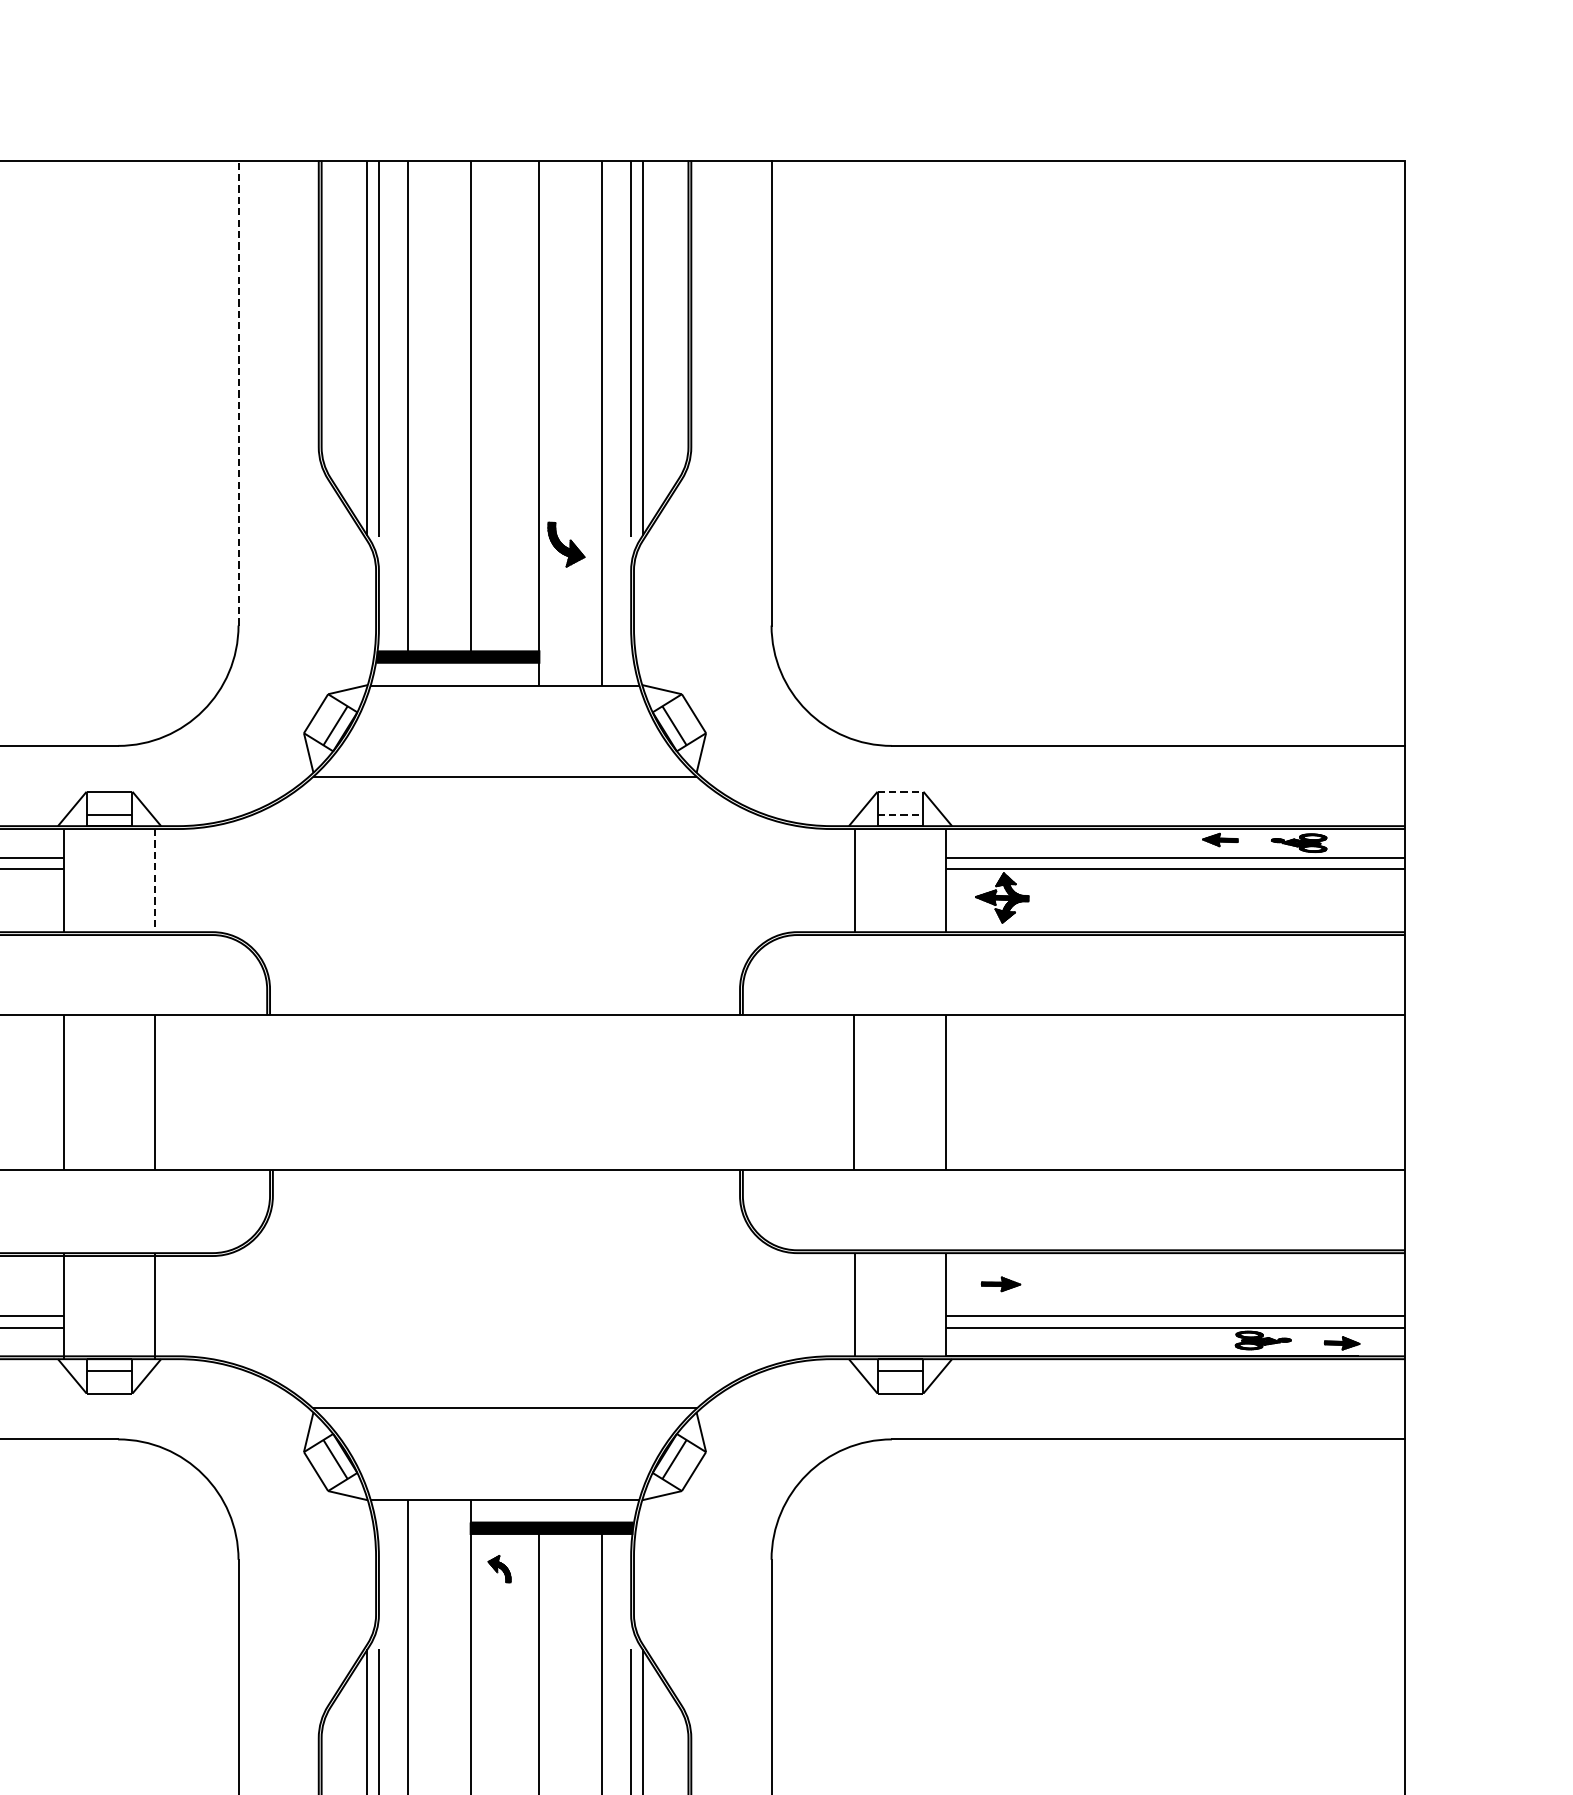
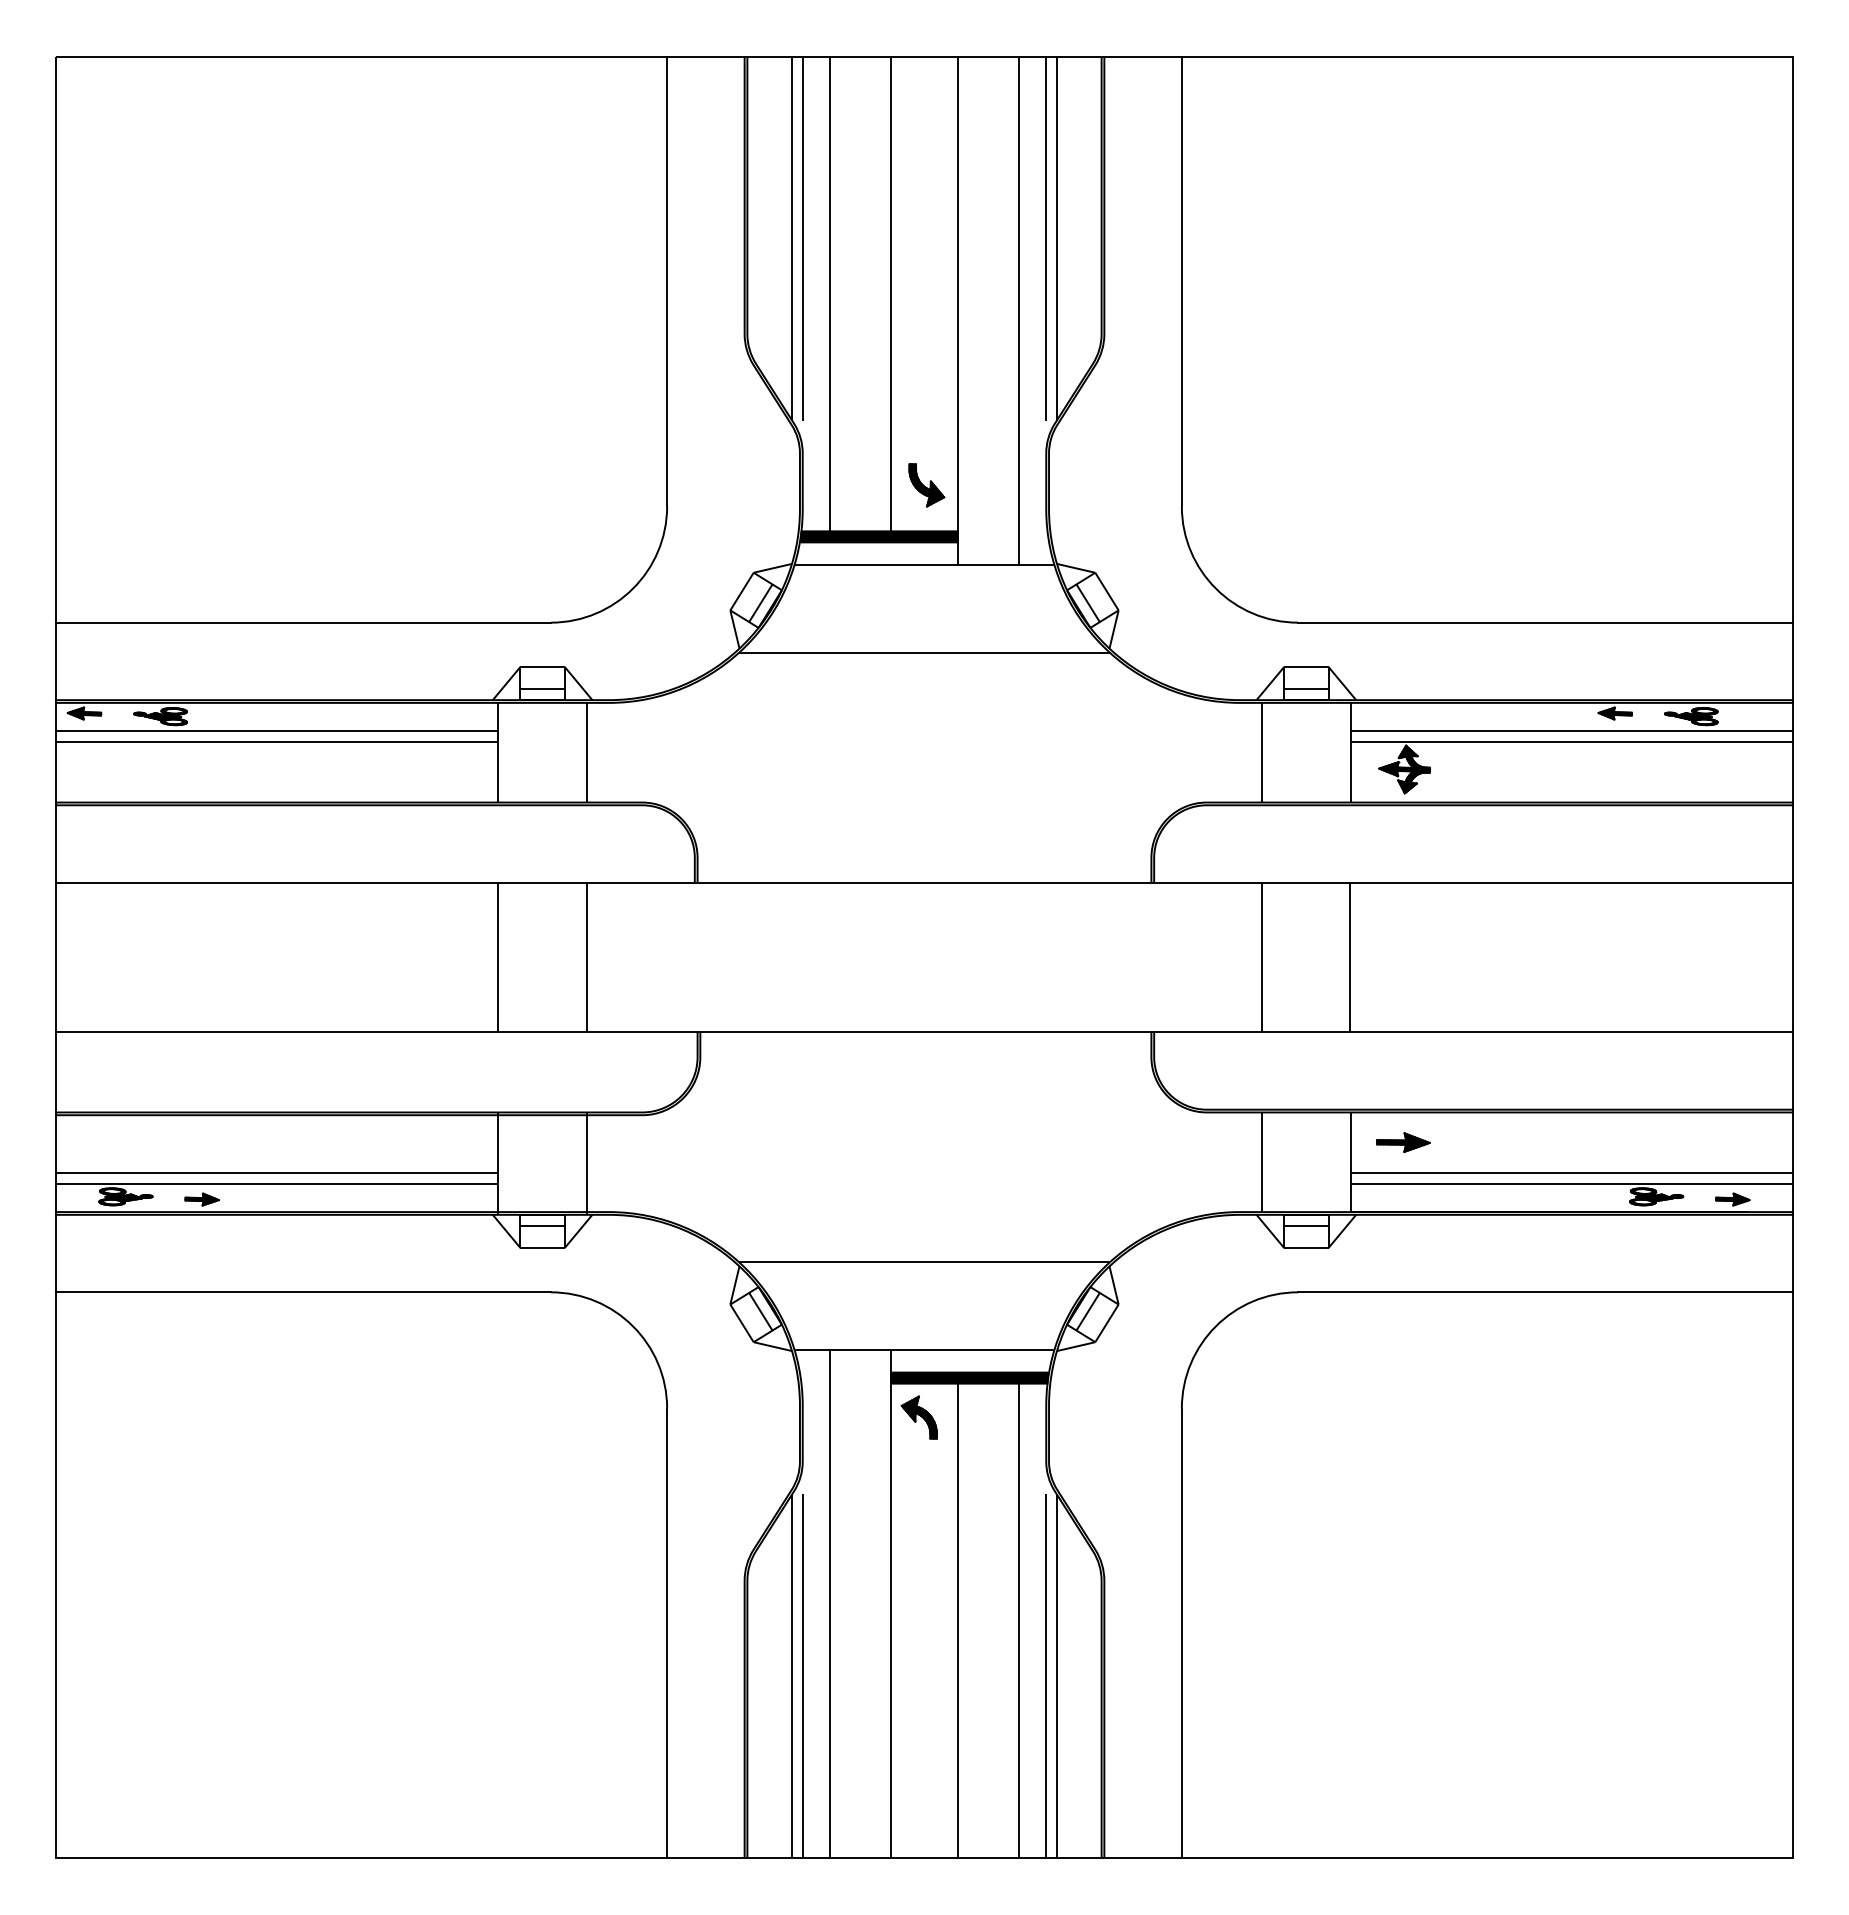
line: (238, 392) -> (667, 281), dashed -> solid
part: (566, 544) -> (926, 485), moved
line: (900, 791) -> (1306, 666), dashed -> solid
line: (900, 815) -> (1306, 689), dashed -> solid
line: (155, 880) -> (586, 752), dashed -> solid
part: (1001, 1284) -> (1403, 1142), size x1.43
part: (498, 1569) -> (918, 1417), size x1.67

